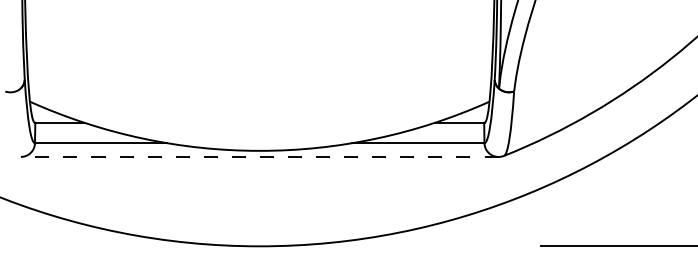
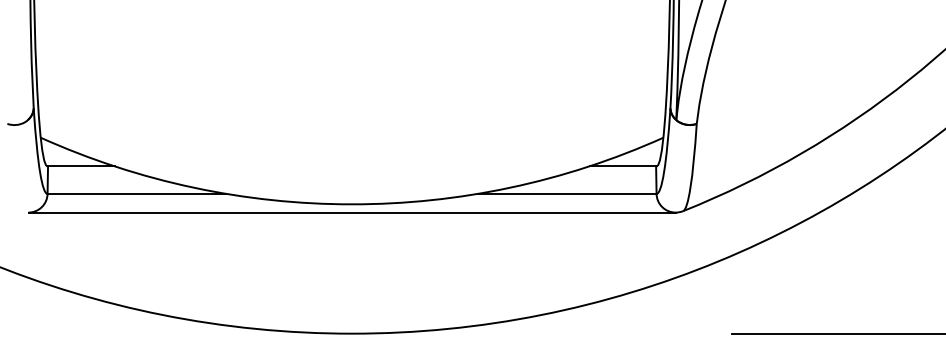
line: (259, 156) -> (351, 211), dashed -> solid

